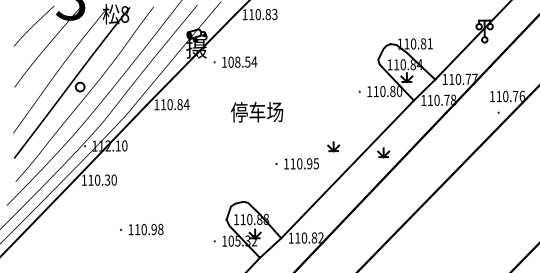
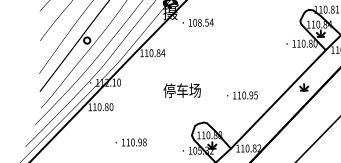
text: (257, 112) -> (182, 90), moved
part: (333, 146) -> (268, 83), removed
text: (107, 179) -> (106, 106), 110.30 -> 110.80

